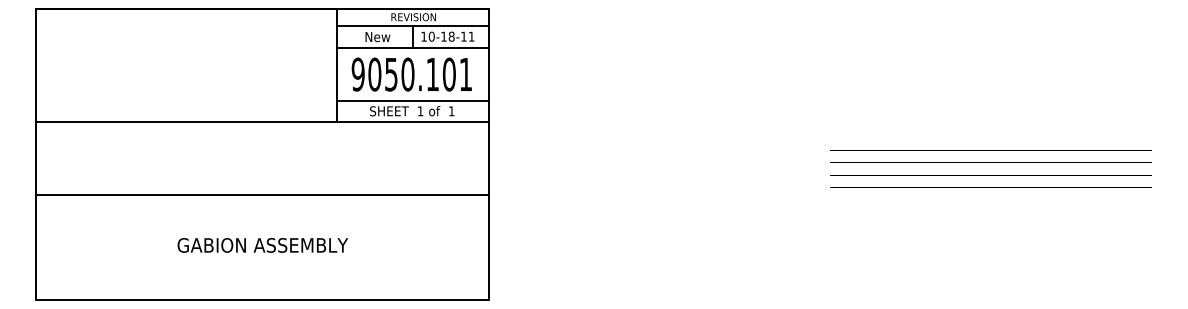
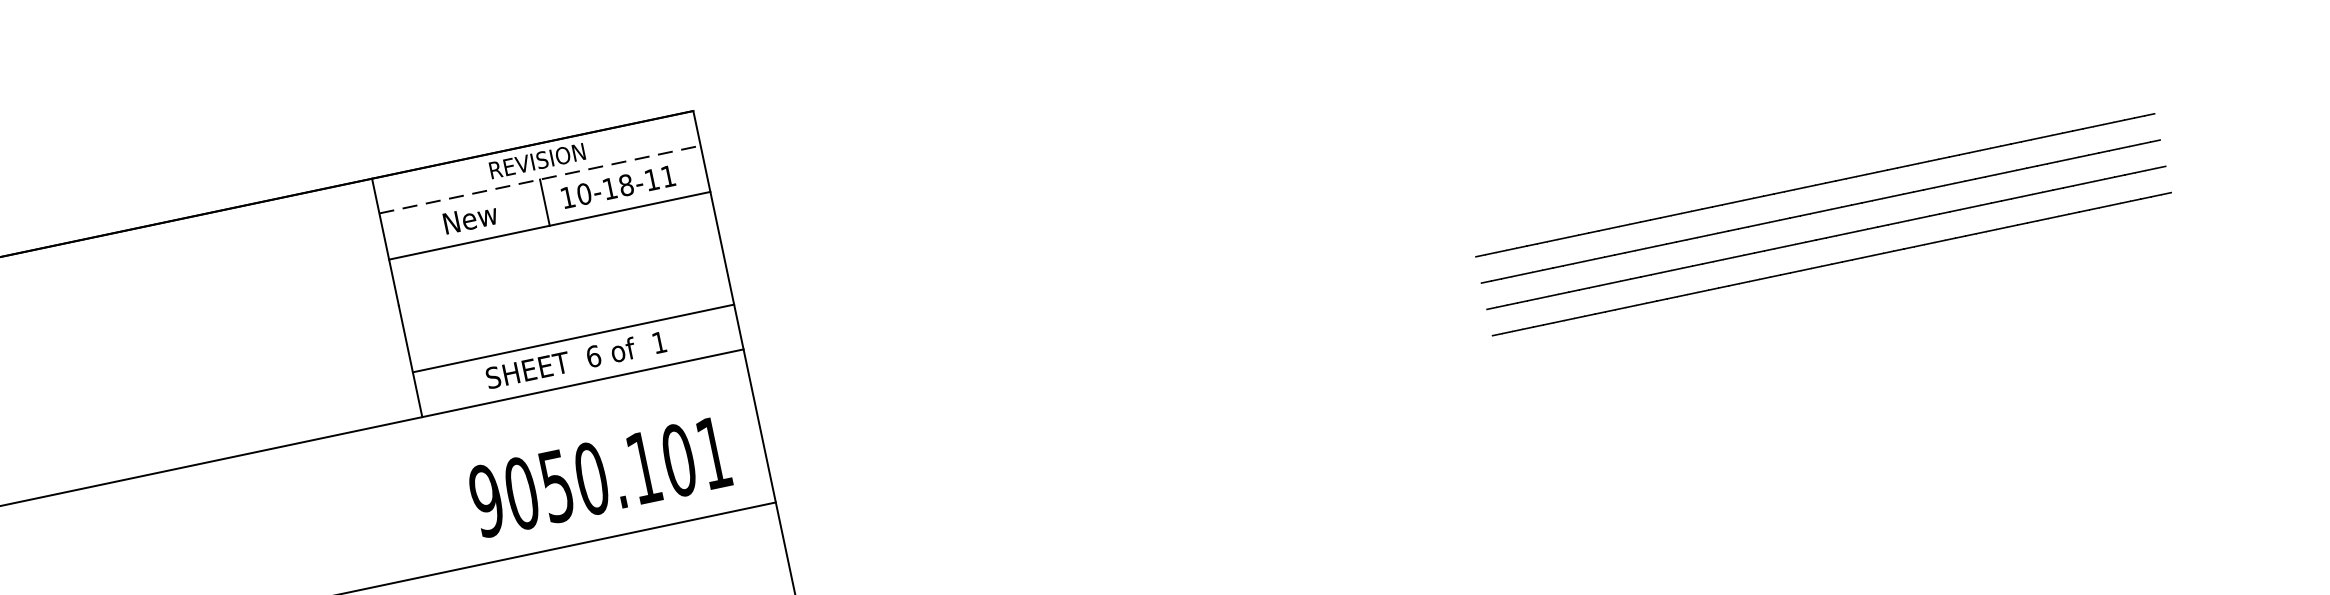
line: (413, 25) -> (540, 178), solid -> dashed
text: (411, 74) -> (599, 477), moved
text: (420, 111) -> (593, 356), 1 -> 6

